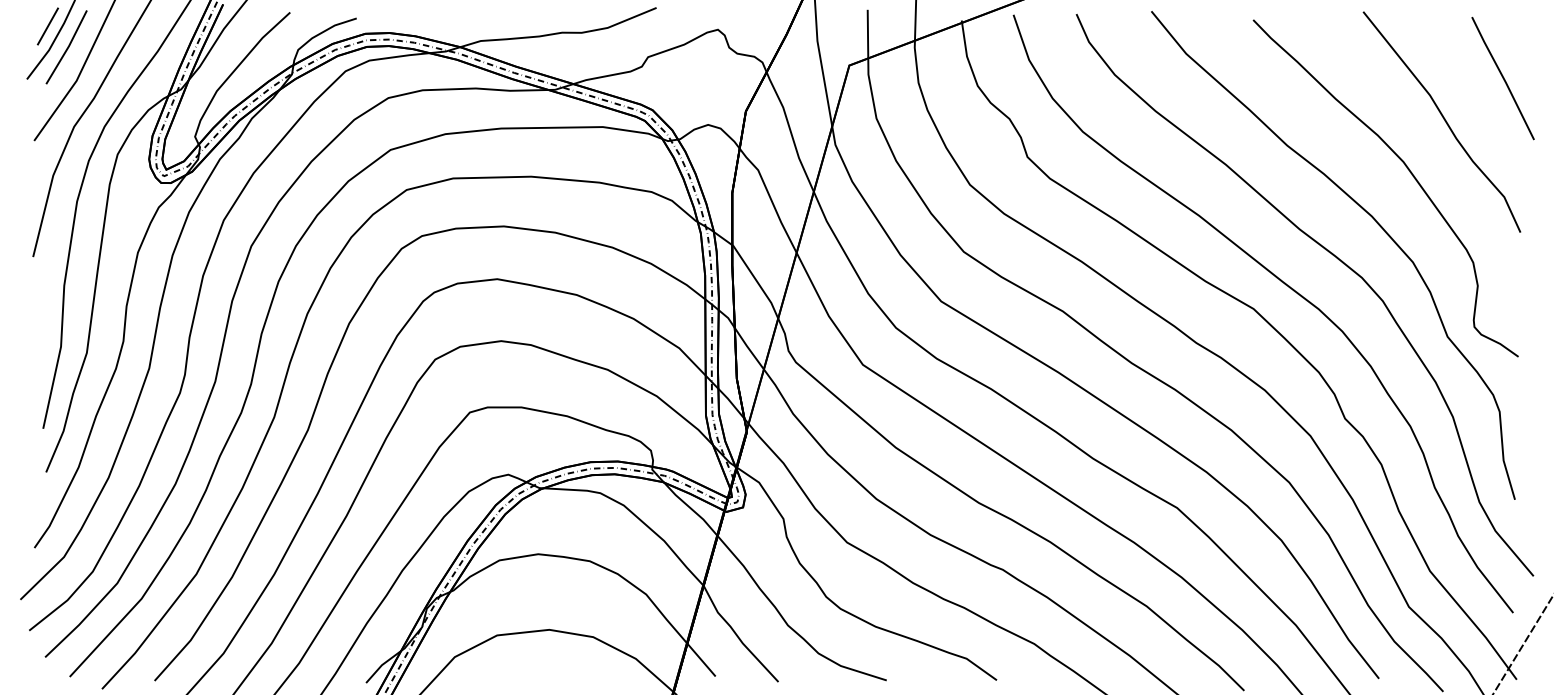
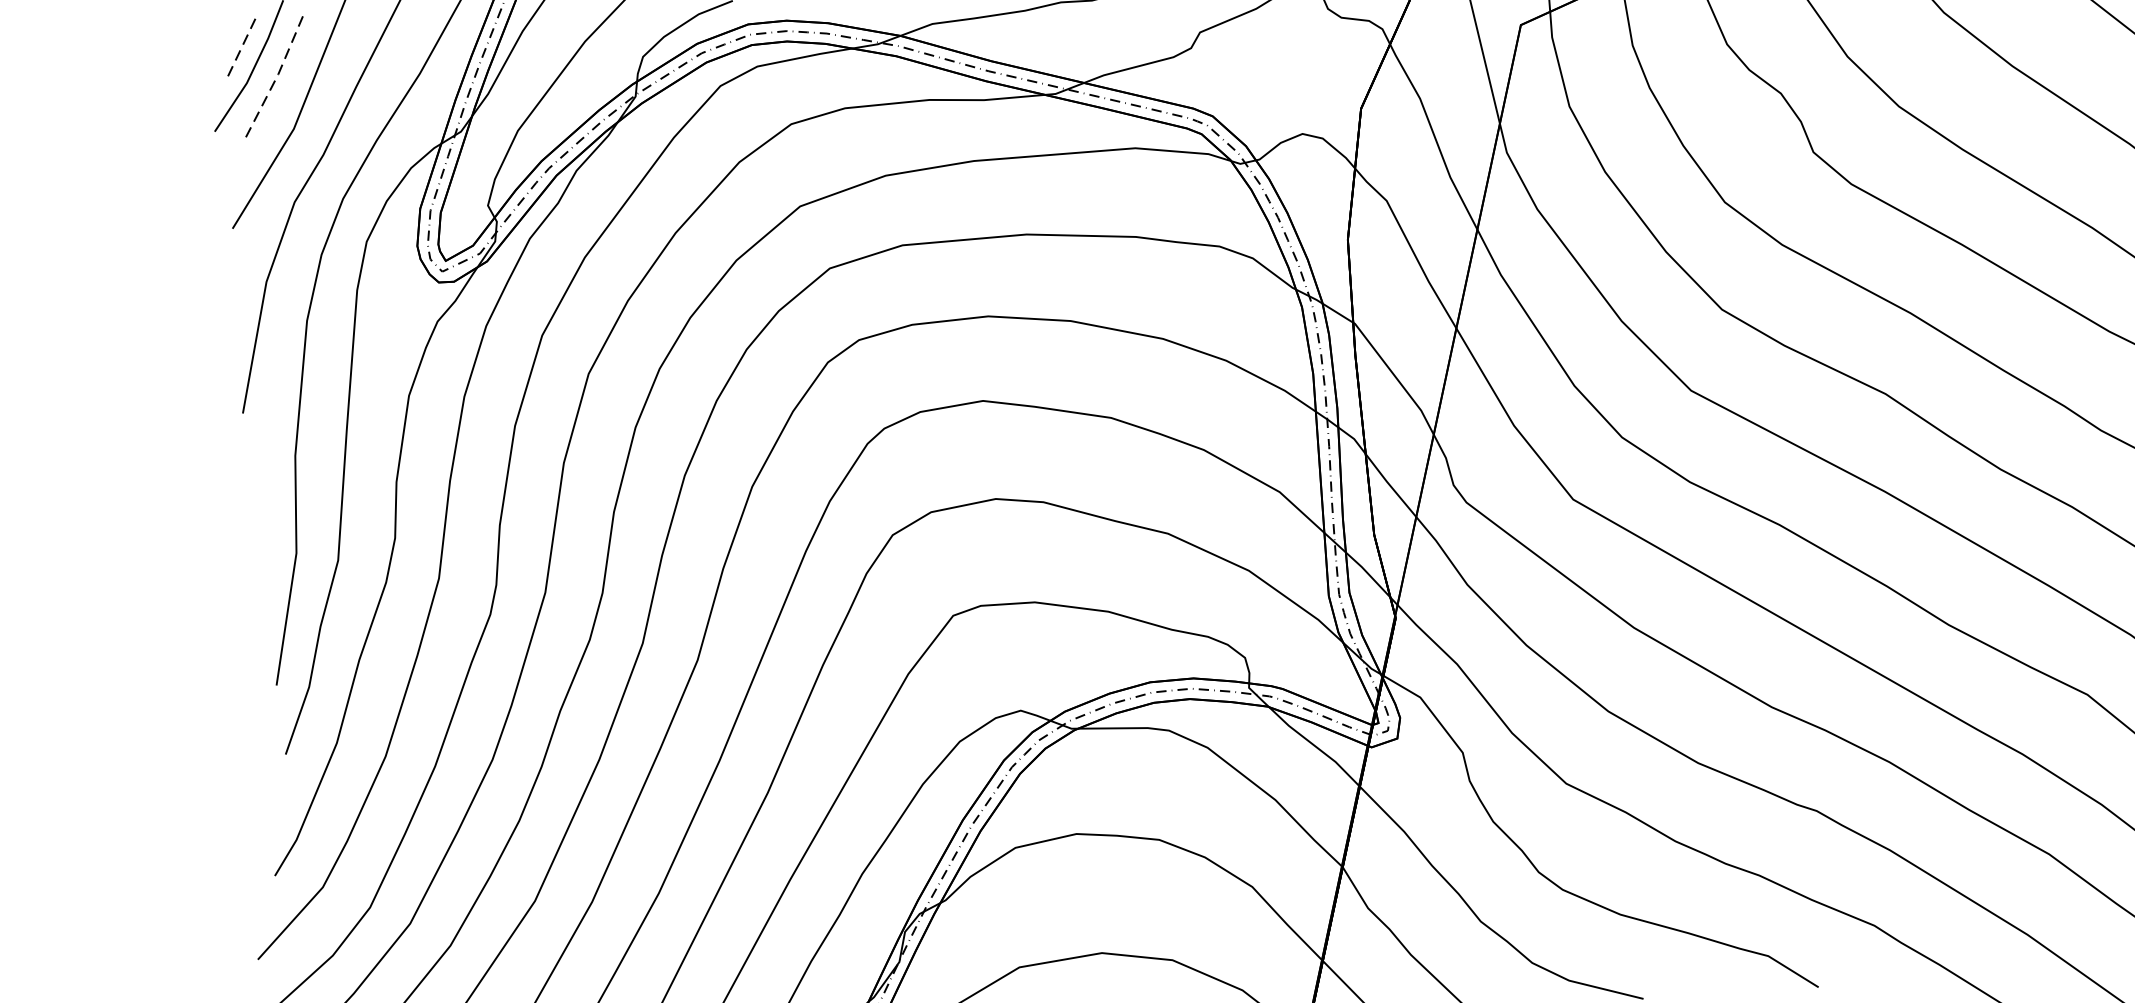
line: (48, 26) -> (243, 45), solid -> dashed
line: (68, 47) -> (277, 76), solid -> dashed

